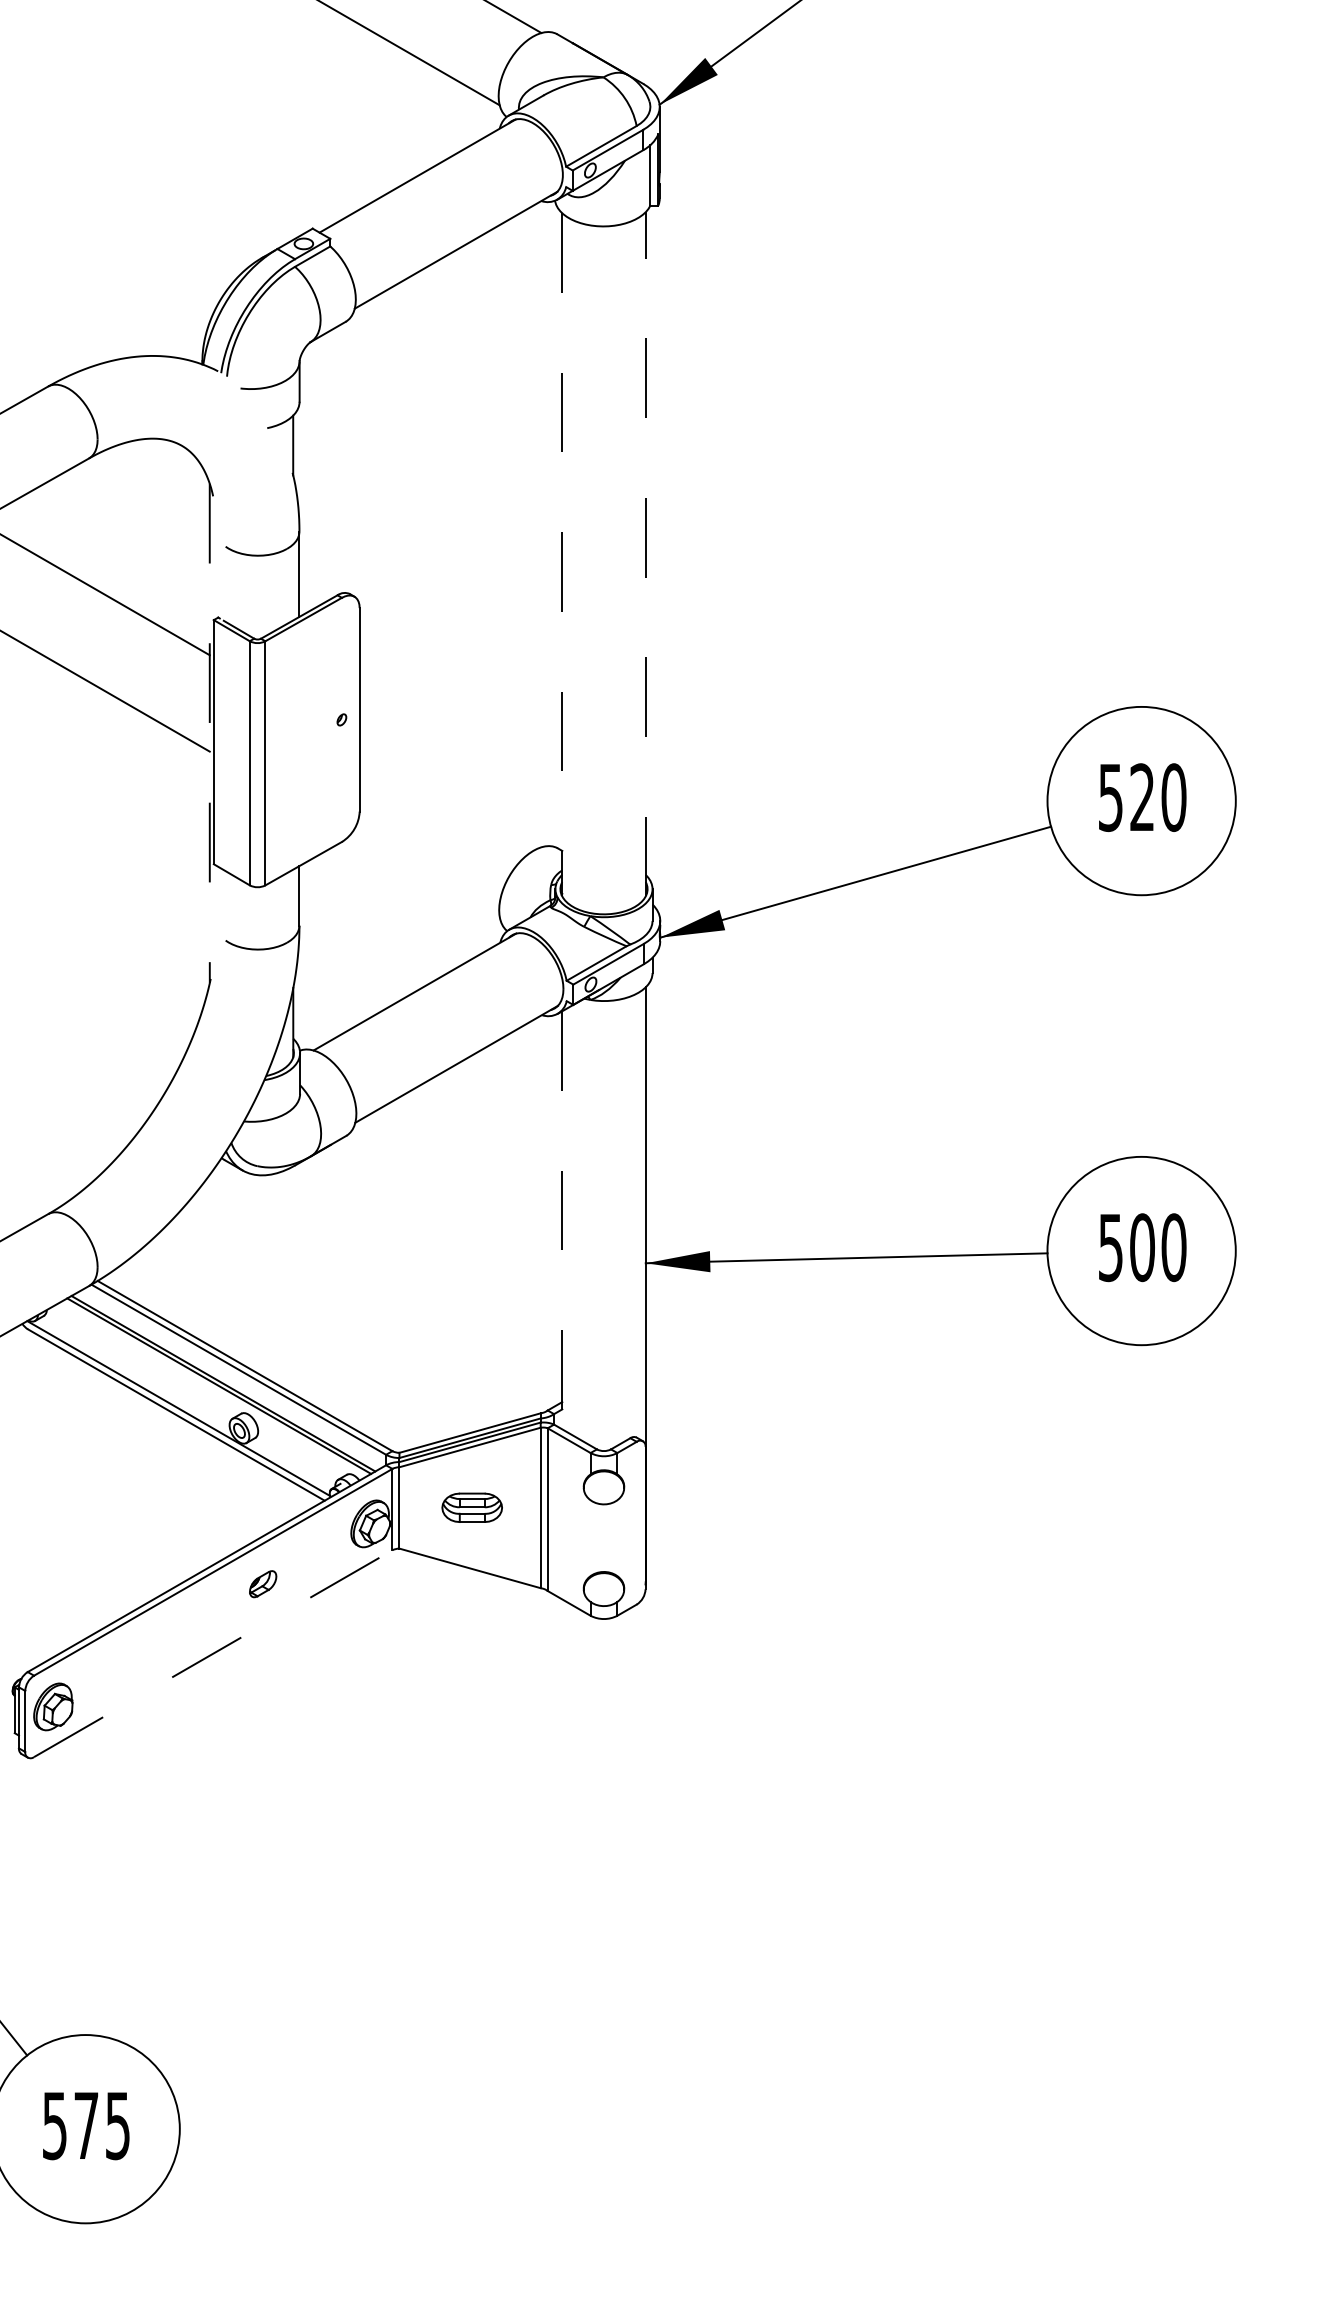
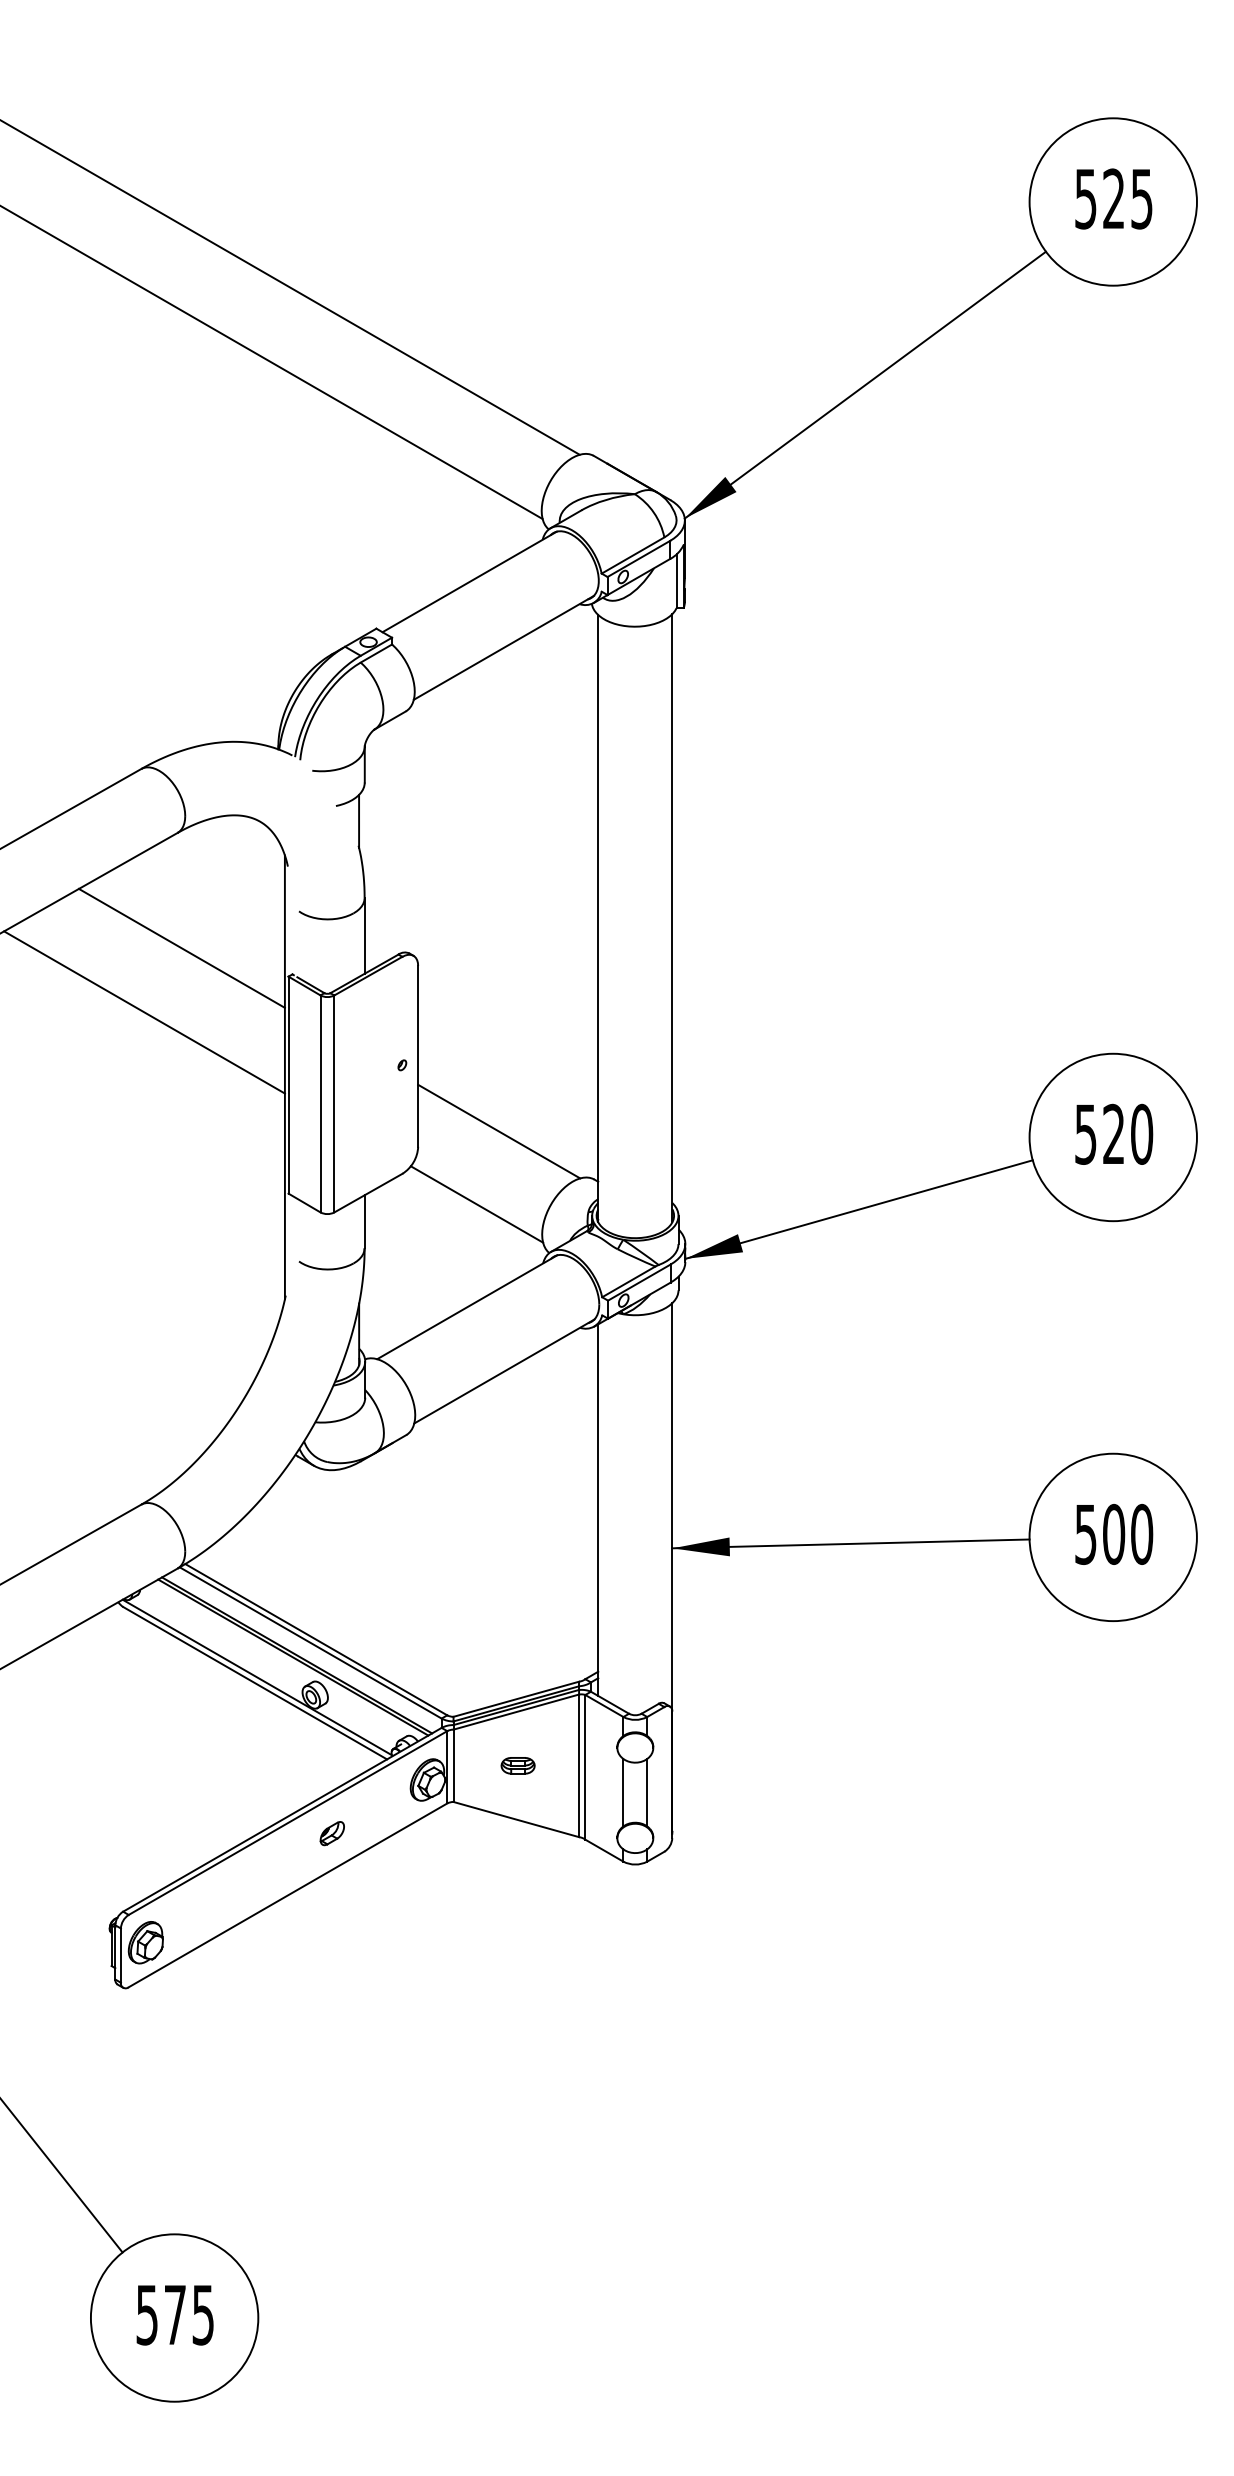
line: (645, 553) -> (672, 917), dashed -> solid
line: (562, 554) -> (598, 918), dashed -> solid
line: (209, 733) -> (284, 1077), dashed -> solid
line: (451, 794) -> (499, 1131), added
line: (425, 876) -> (476, 1204), added
line: (562, 1220) -> (598, 1510), dashed -> solid
part: (471, 1507) -> (517, 1765), size x0.62
line: (590, 1537) -> (623, 1792), added
line: (617, 1537) -> (647, 1792), added
line: (213, 1653) -> (288, 1895), dashed -> solid

